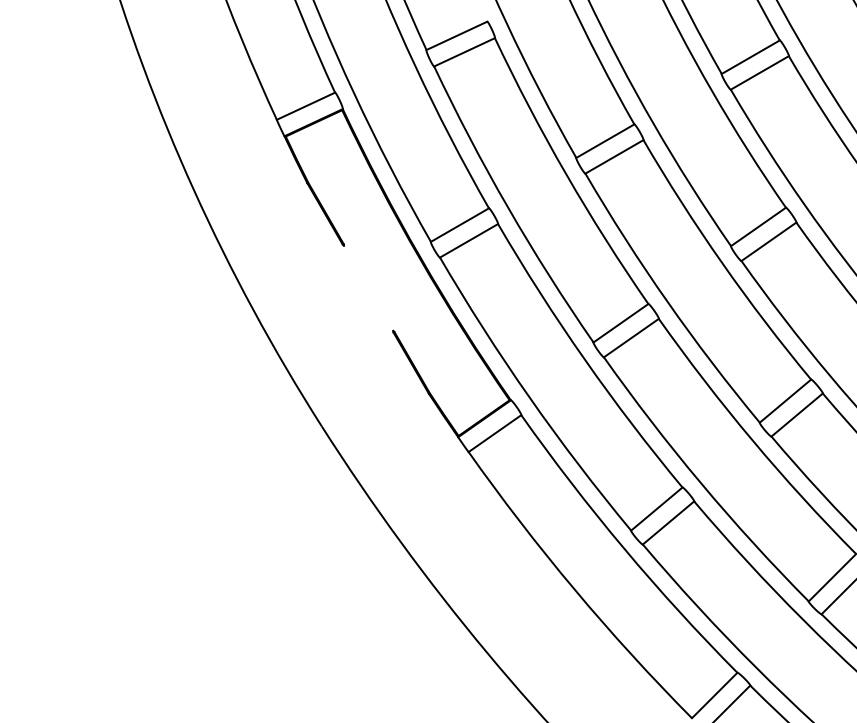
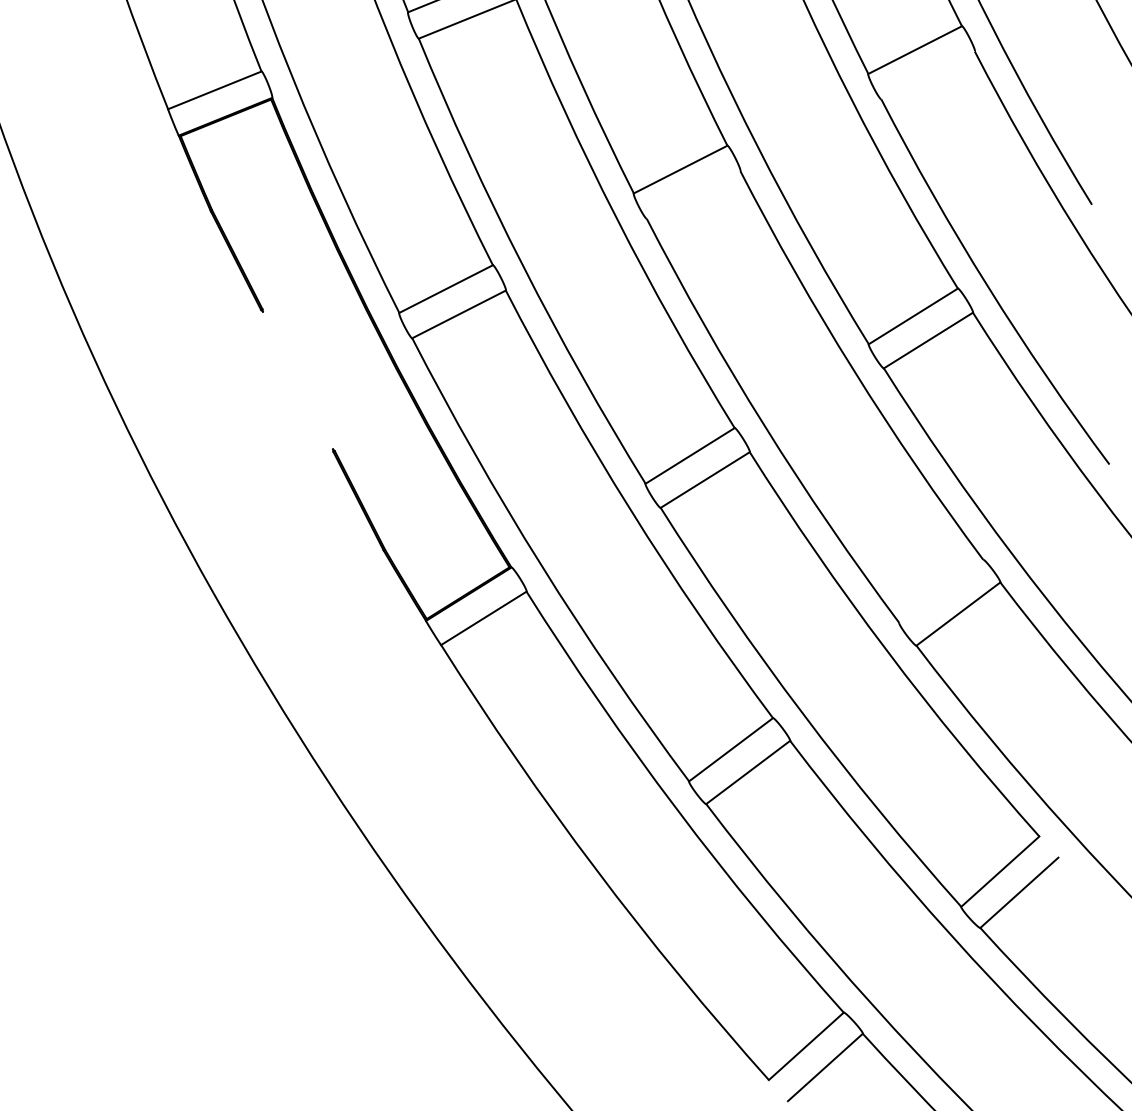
line: (759, 72) -> (927, 74), removed
line: (614, 156) -> (693, 194), removed
line: (785, 400) -> (941, 590), removed

